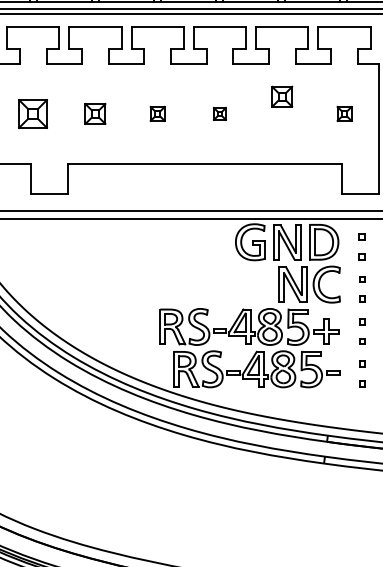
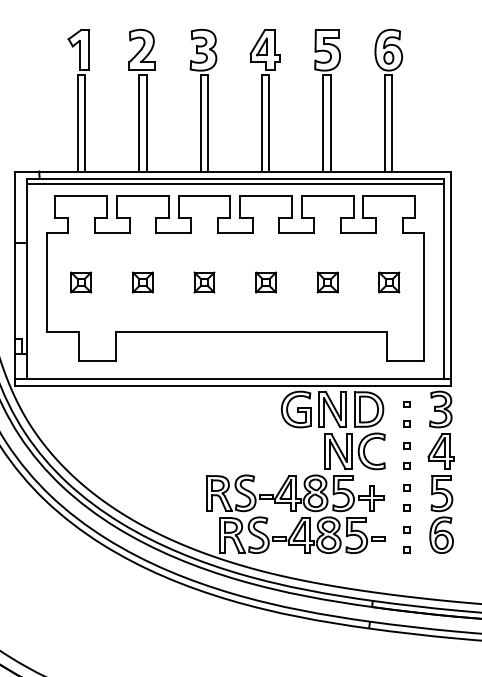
part: (282, 96) -> (327, 282), moved
part: (33, 113) -> (81, 282), size x0.71
part: (157, 113) -> (204, 282), size x1.43
part: (219, 113) -> (265, 282), size x1.67
part: (344, 113) -> (389, 282), size x1.43

